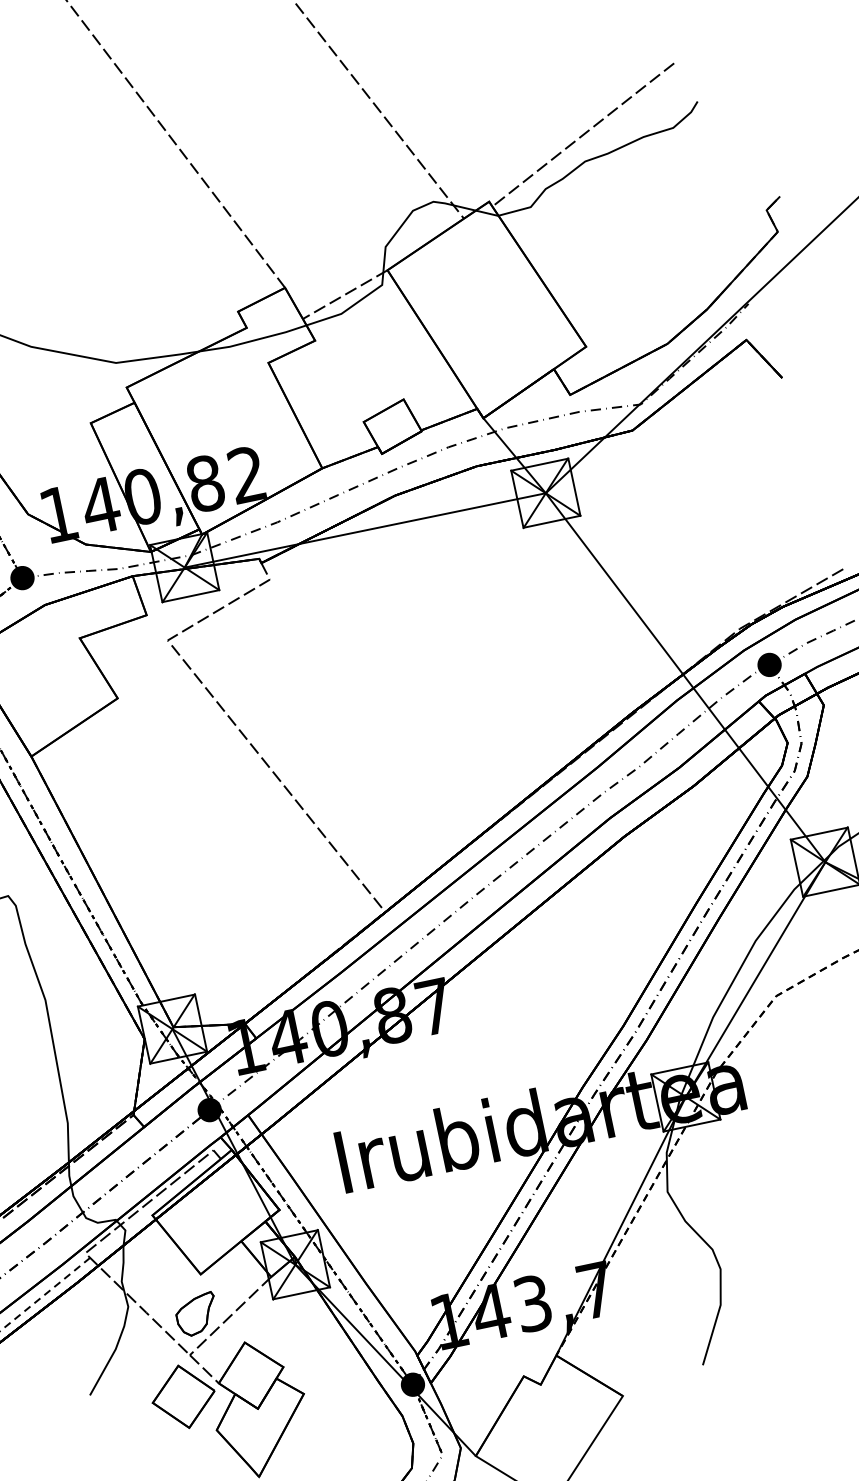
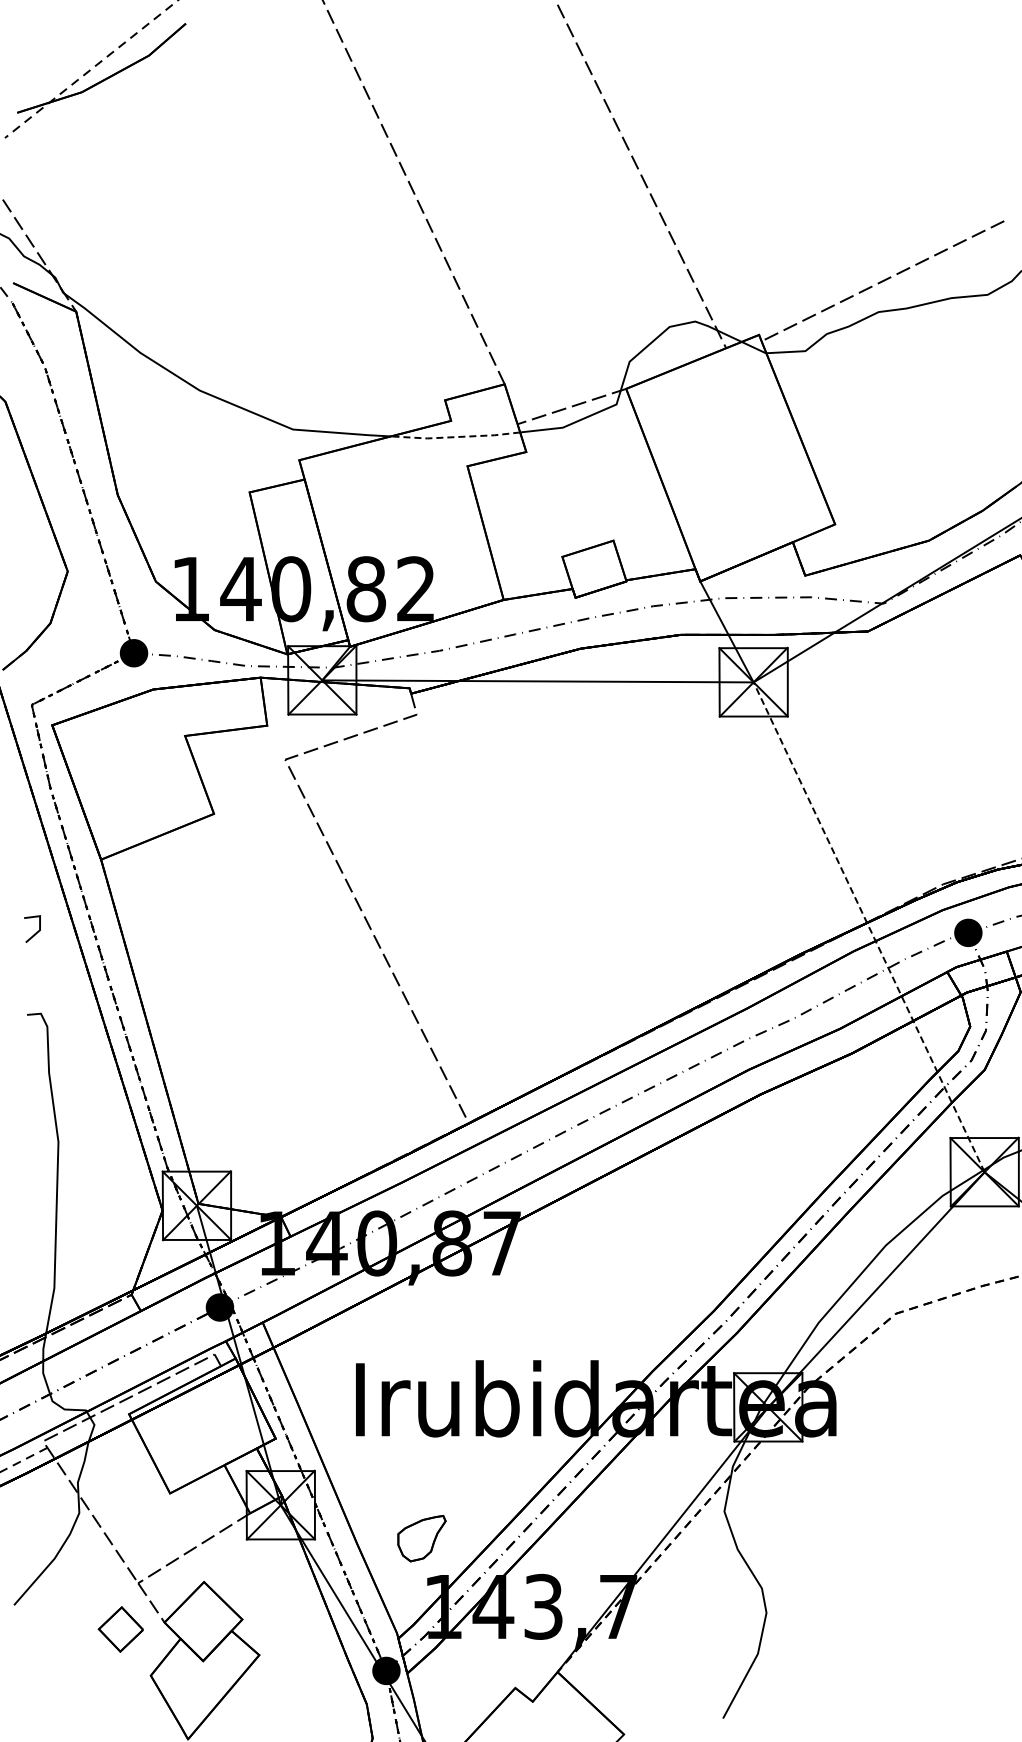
line: (253, 341) -> (455, 437), solid -> dashed
line: (685, 677) -> (869, 927), solid -> dashed
part: (196, 1314) -> (421, 1538), moved
part: (183, 1396) -> (120, 1629), size x0.6

